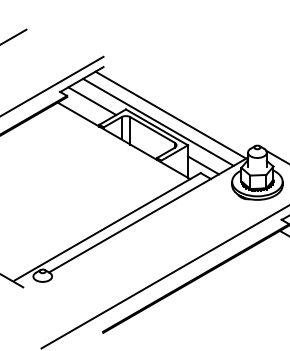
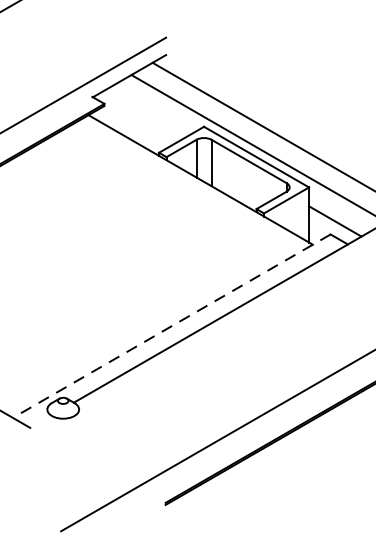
line: (92, 101) -> (147, 113), removed
line: (107, 227) -> (172, 326), solid -> dashed

